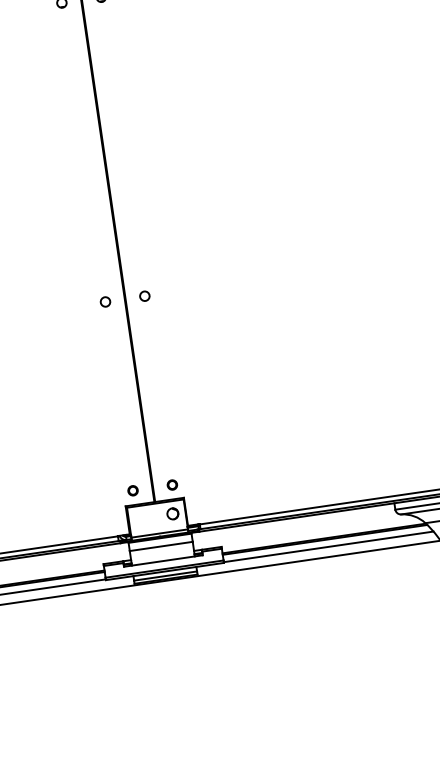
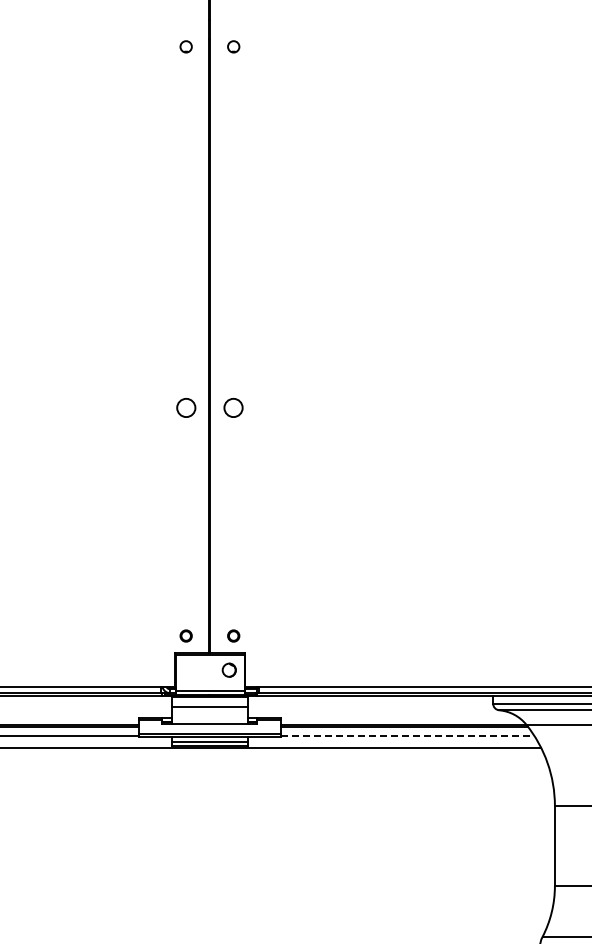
circle: (144, 295) -> (233, 407), size x1.6
circle: (104, 301) -> (185, 407), size x1.6
line: (328, 547) -> (407, 736), solid -> dashed

